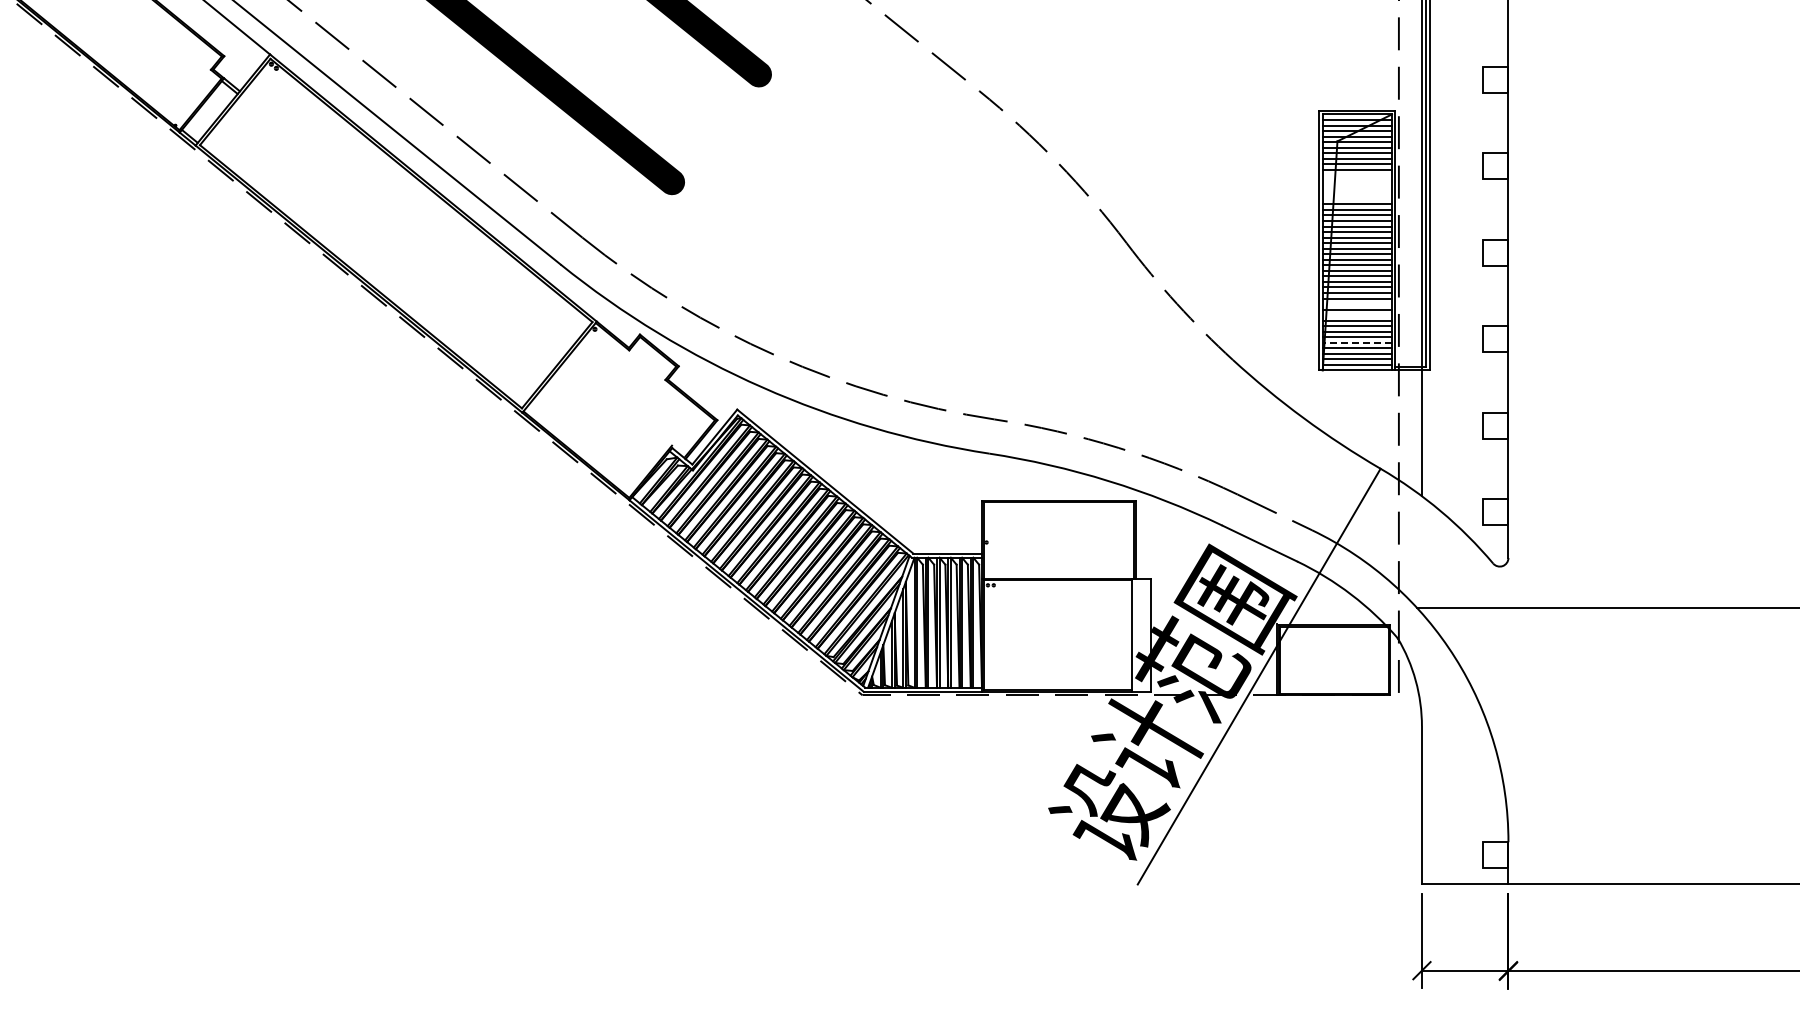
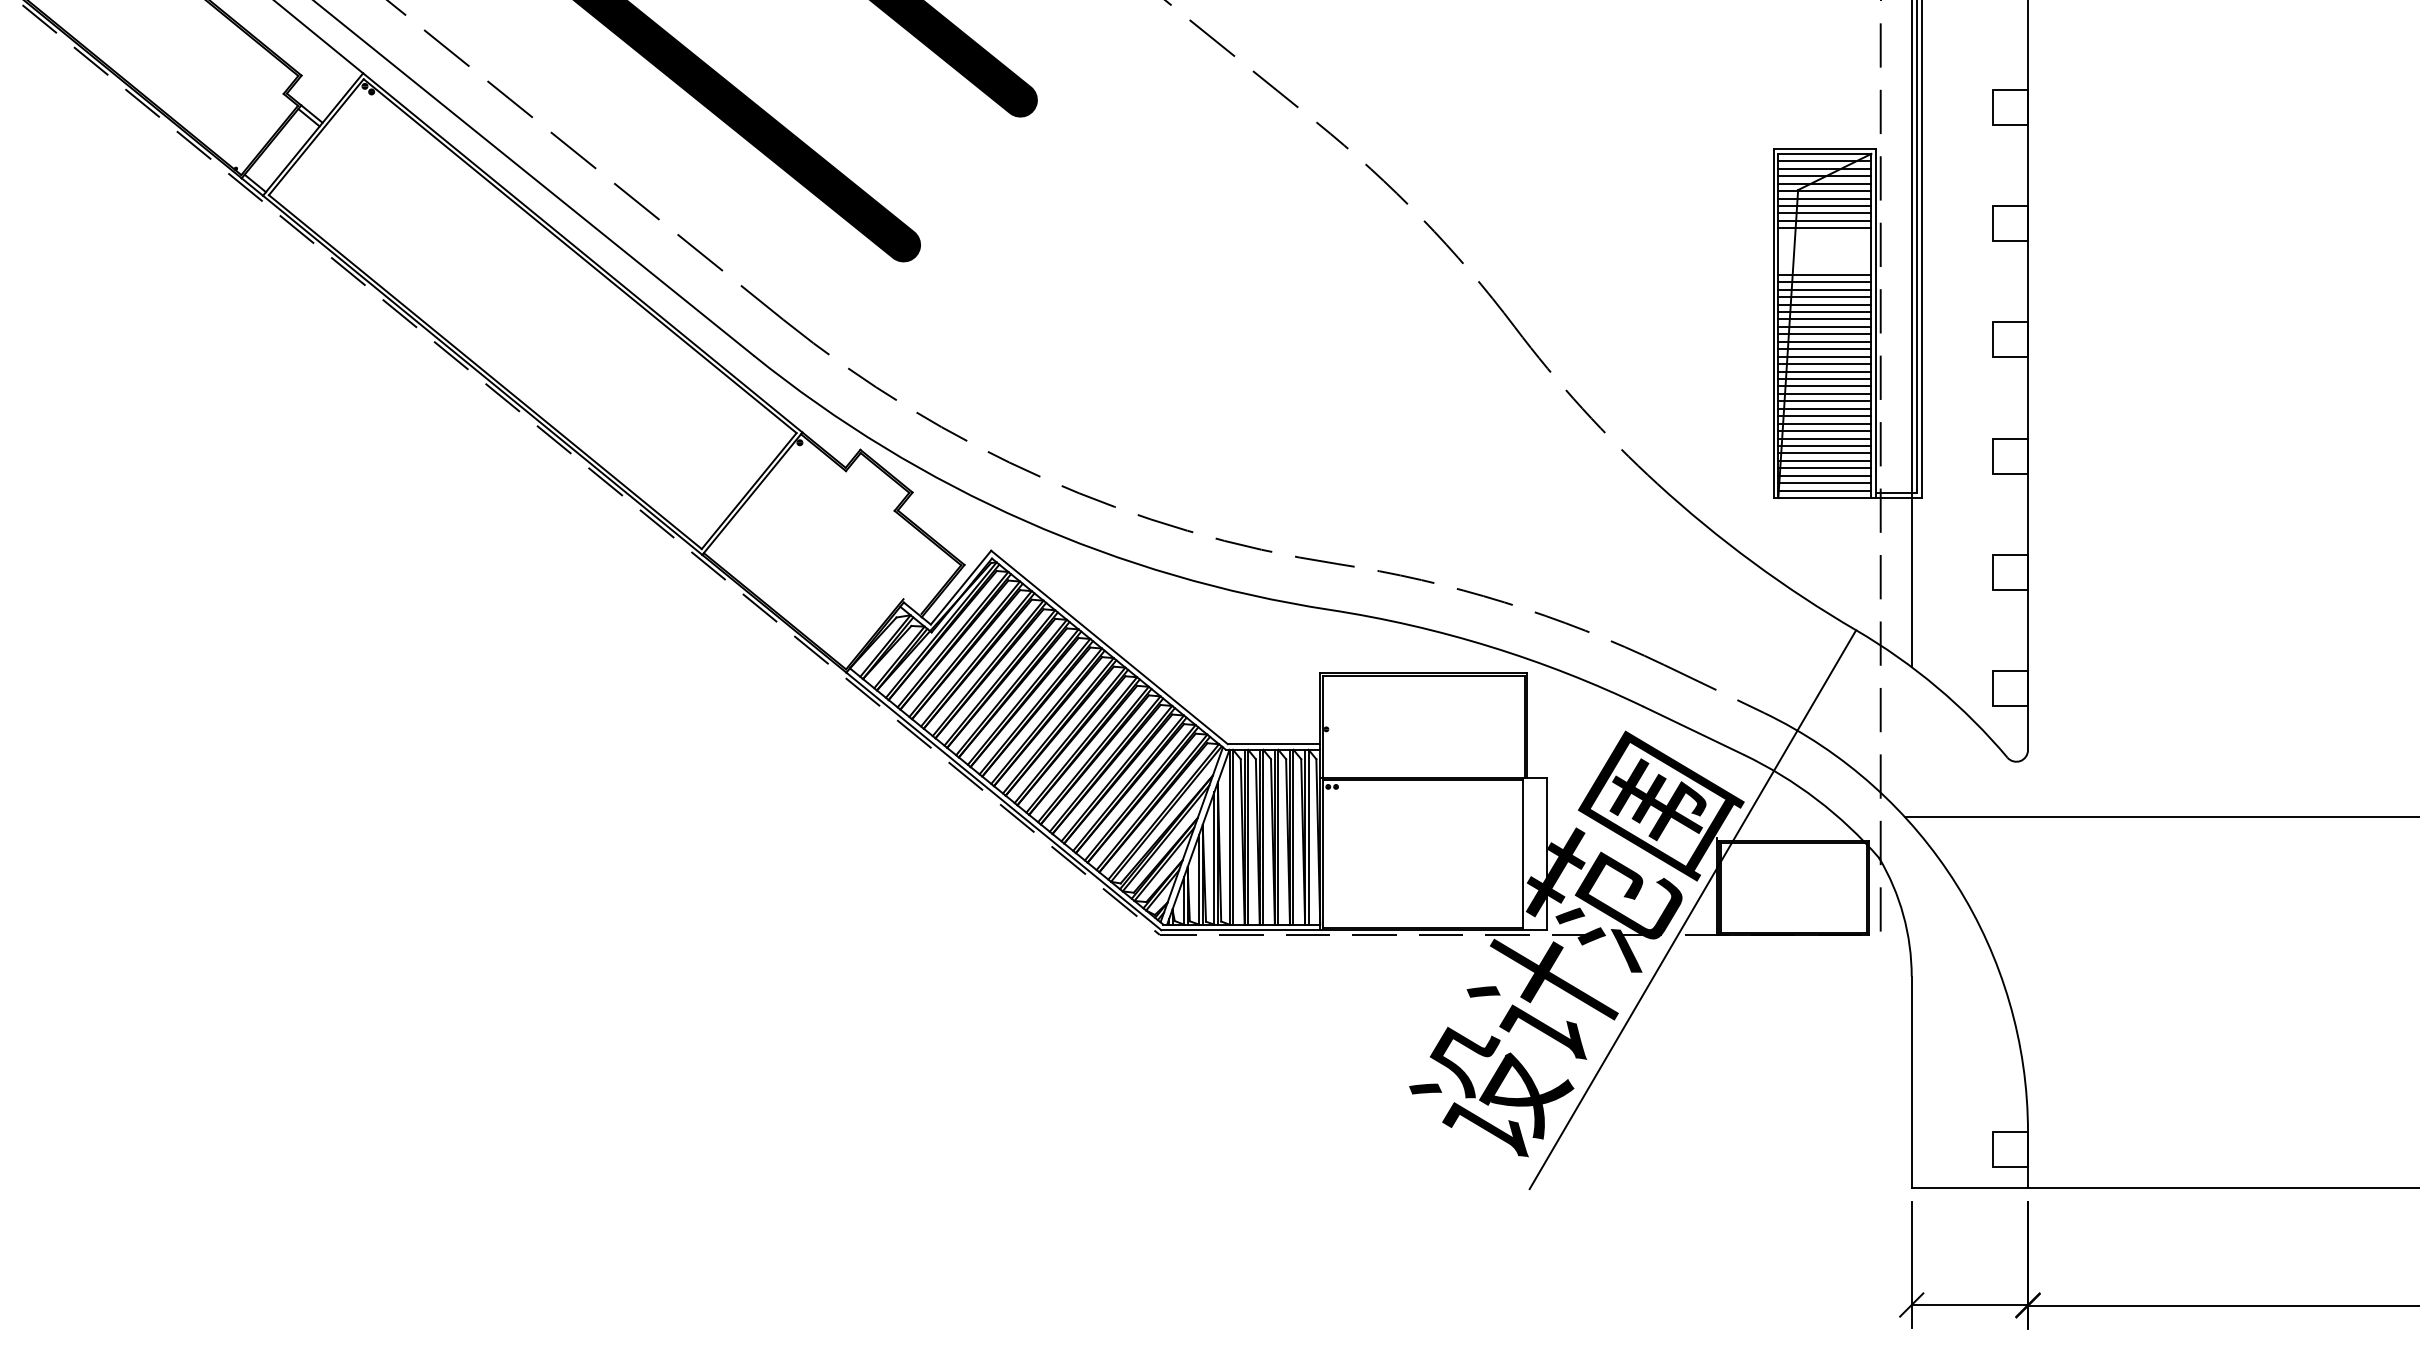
line: (1356, 304) -> (1823, 409), added
line: (1356, 315) -> (1823, 424), added
line: (1357, 342) -> (1825, 460), dashed -> solid

